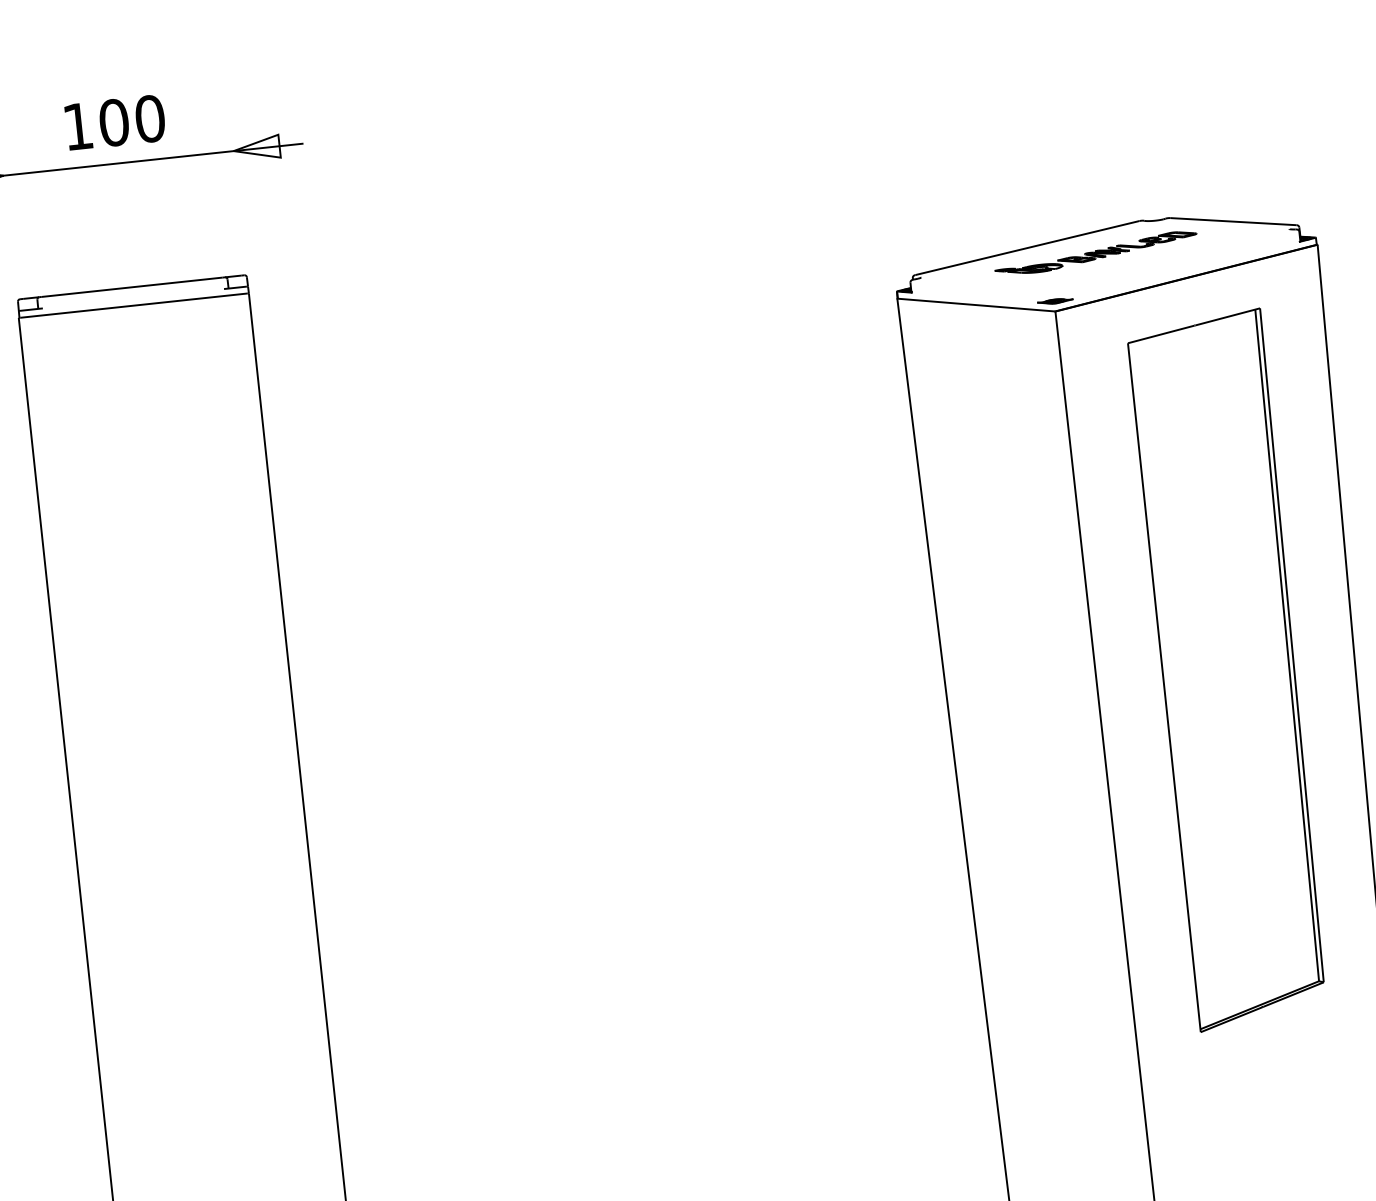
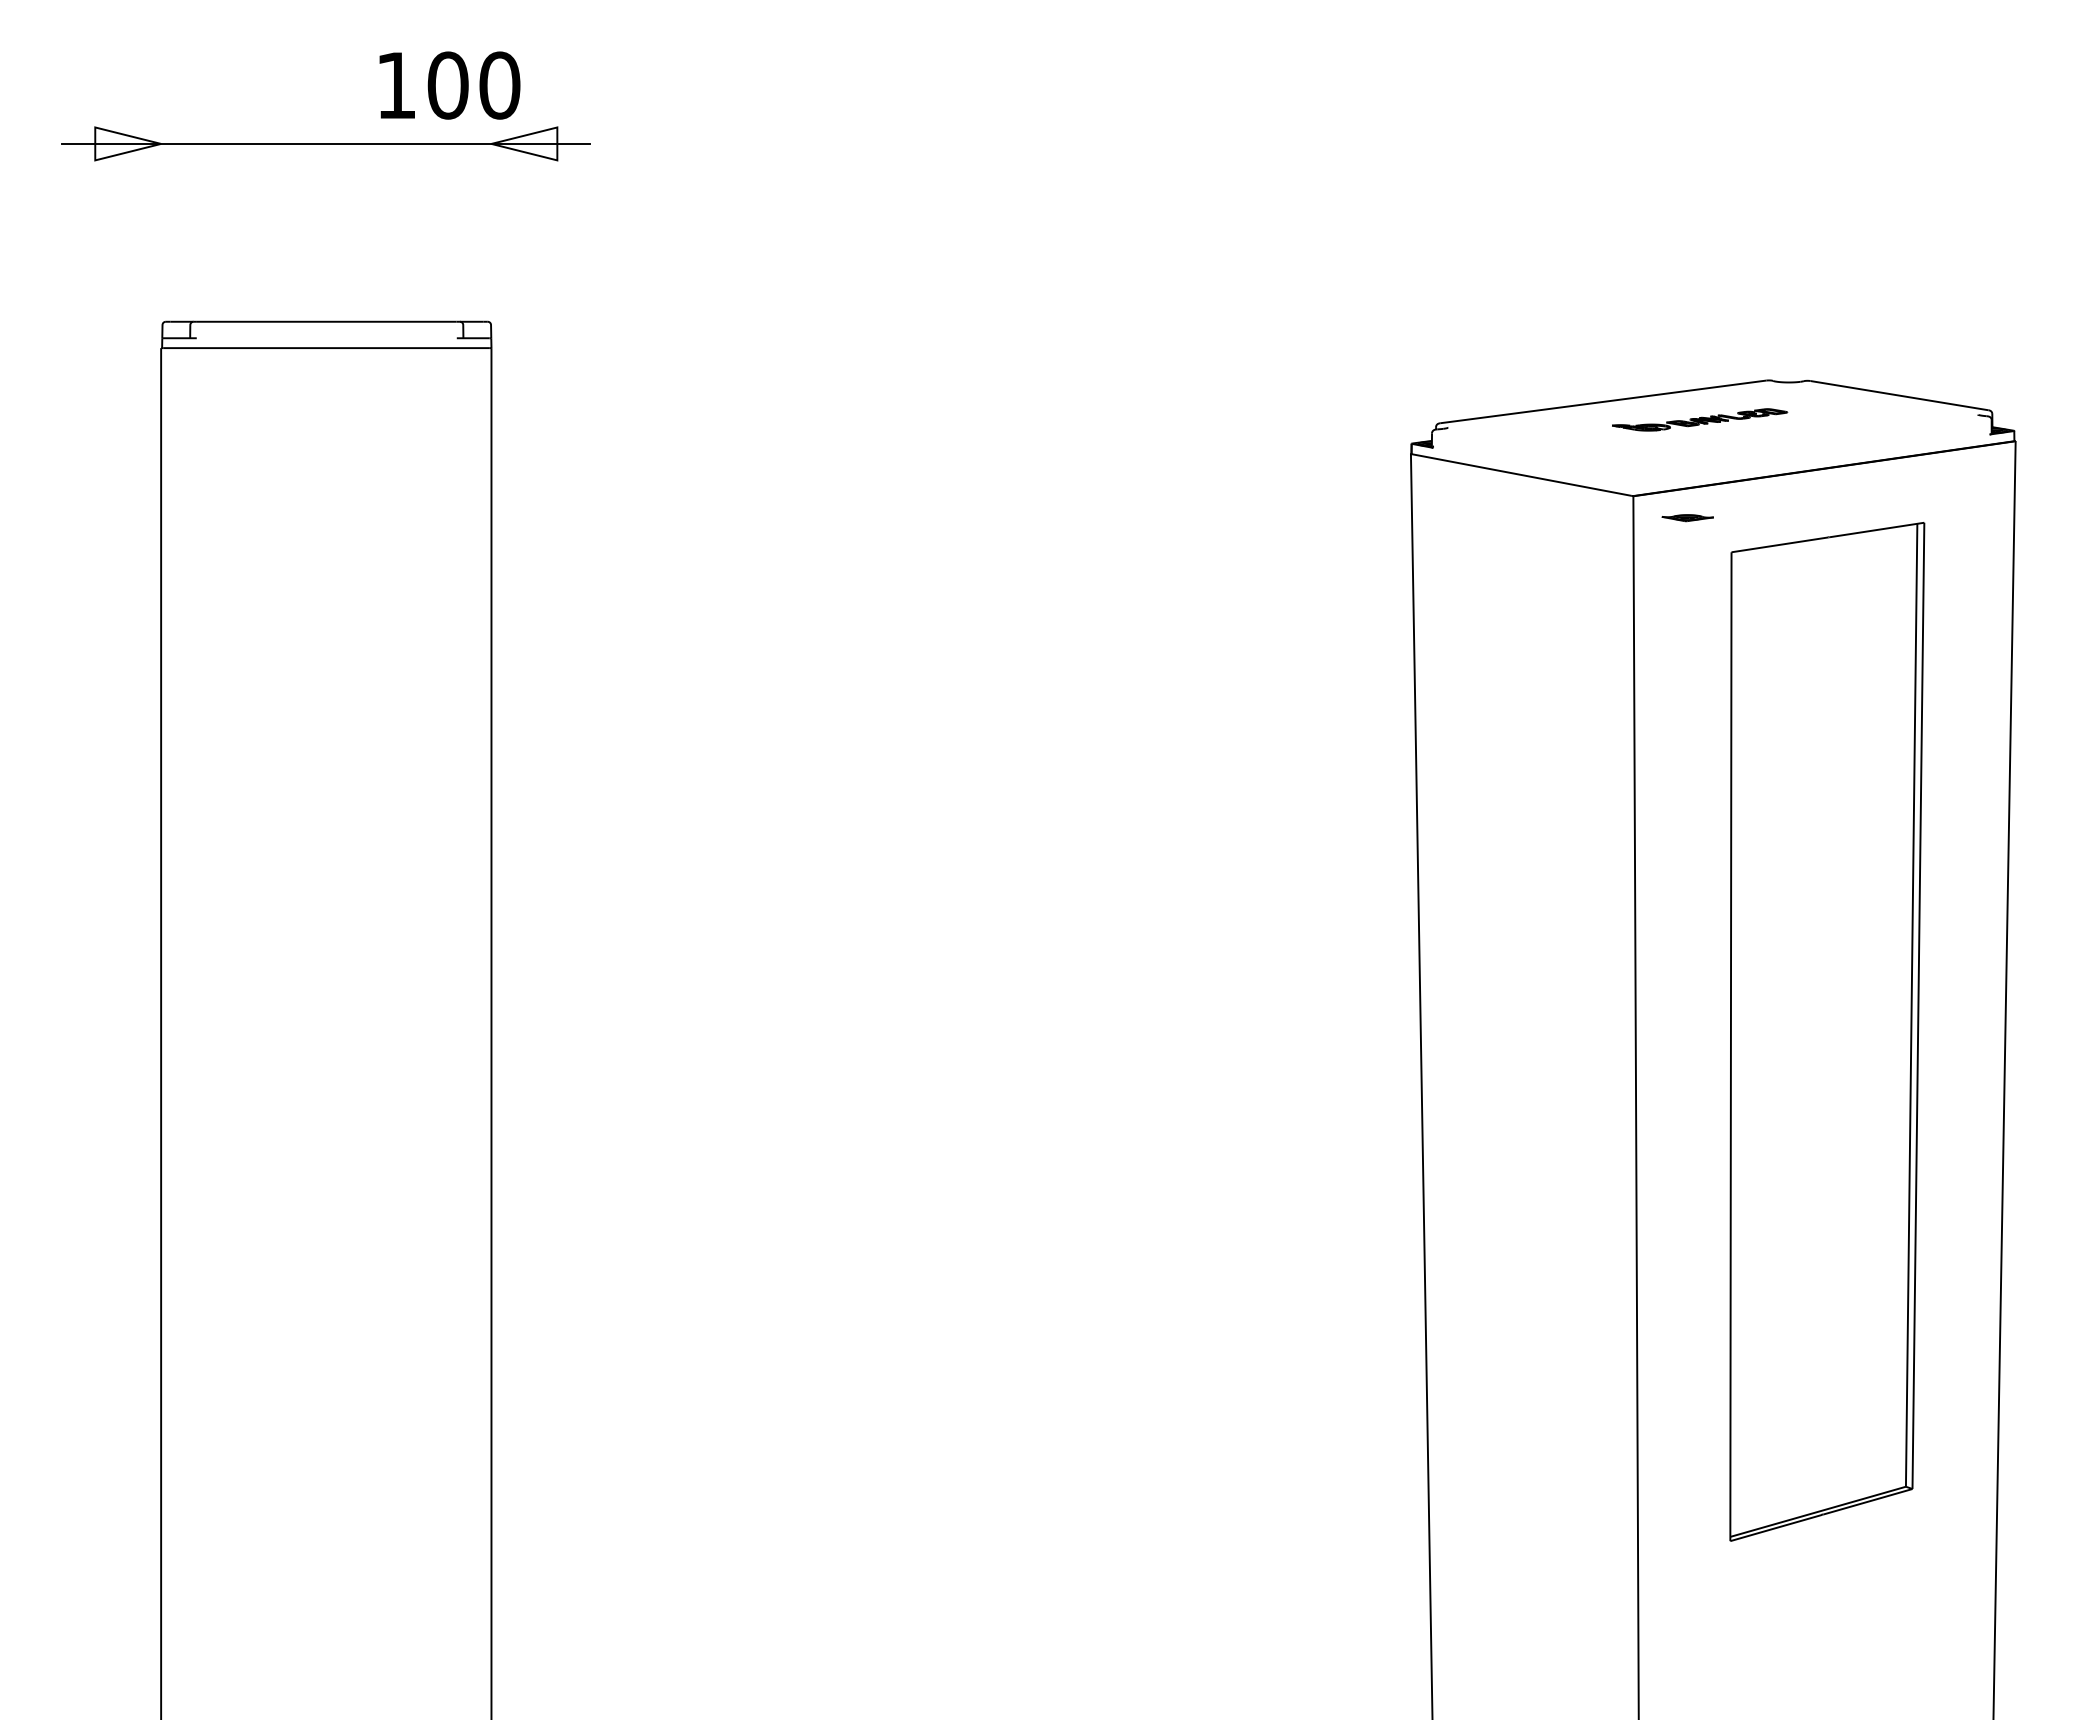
text: (115, 122) -> (449, 85), moved
part: (1095, 253) -> (1699, 419), size x0.6
part: (1055, 301) -> (1687, 518), moved

